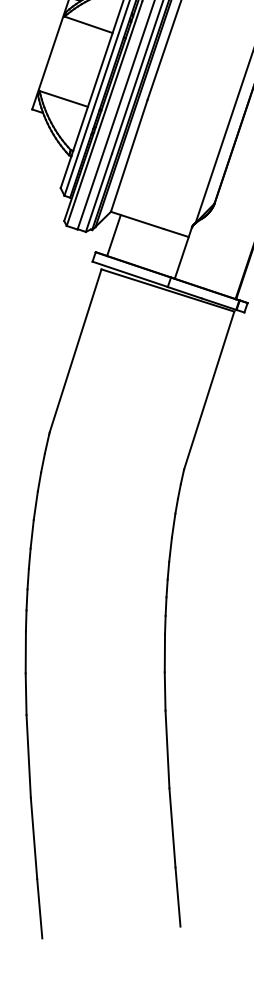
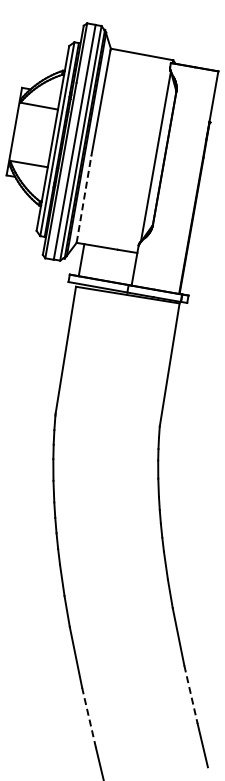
line: (129, 155) -> (84, 198), solid -> dashed
line: (171, 827) -> (190, 694), solid -> dashed
line: (34, 837) -> (89, 717), solid -> dashed

